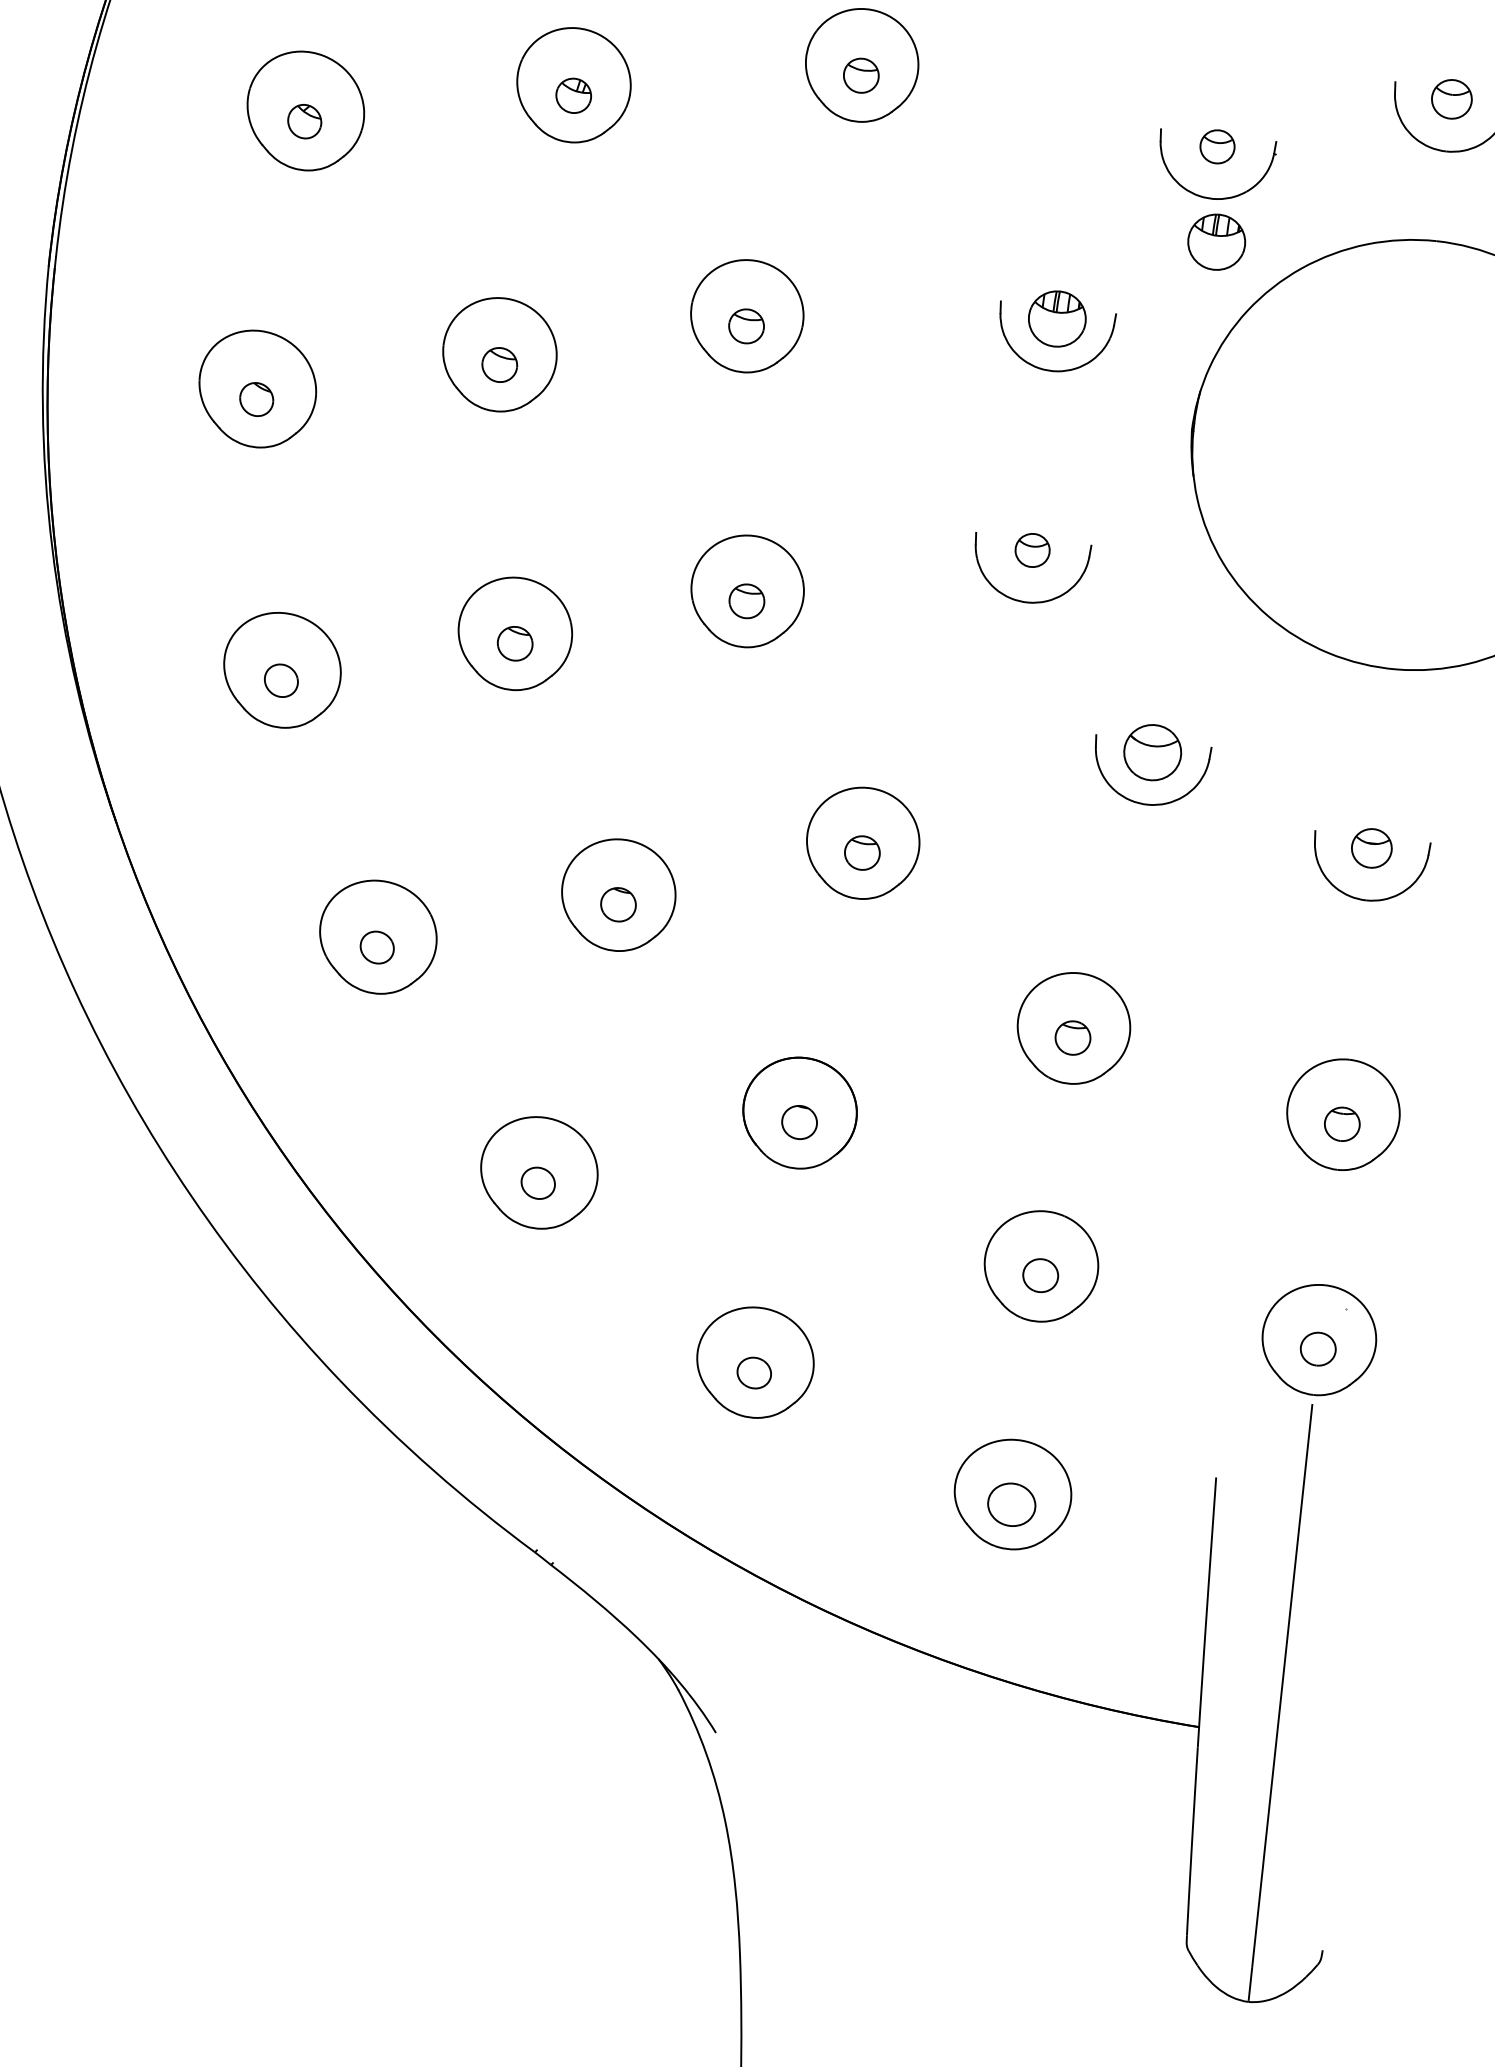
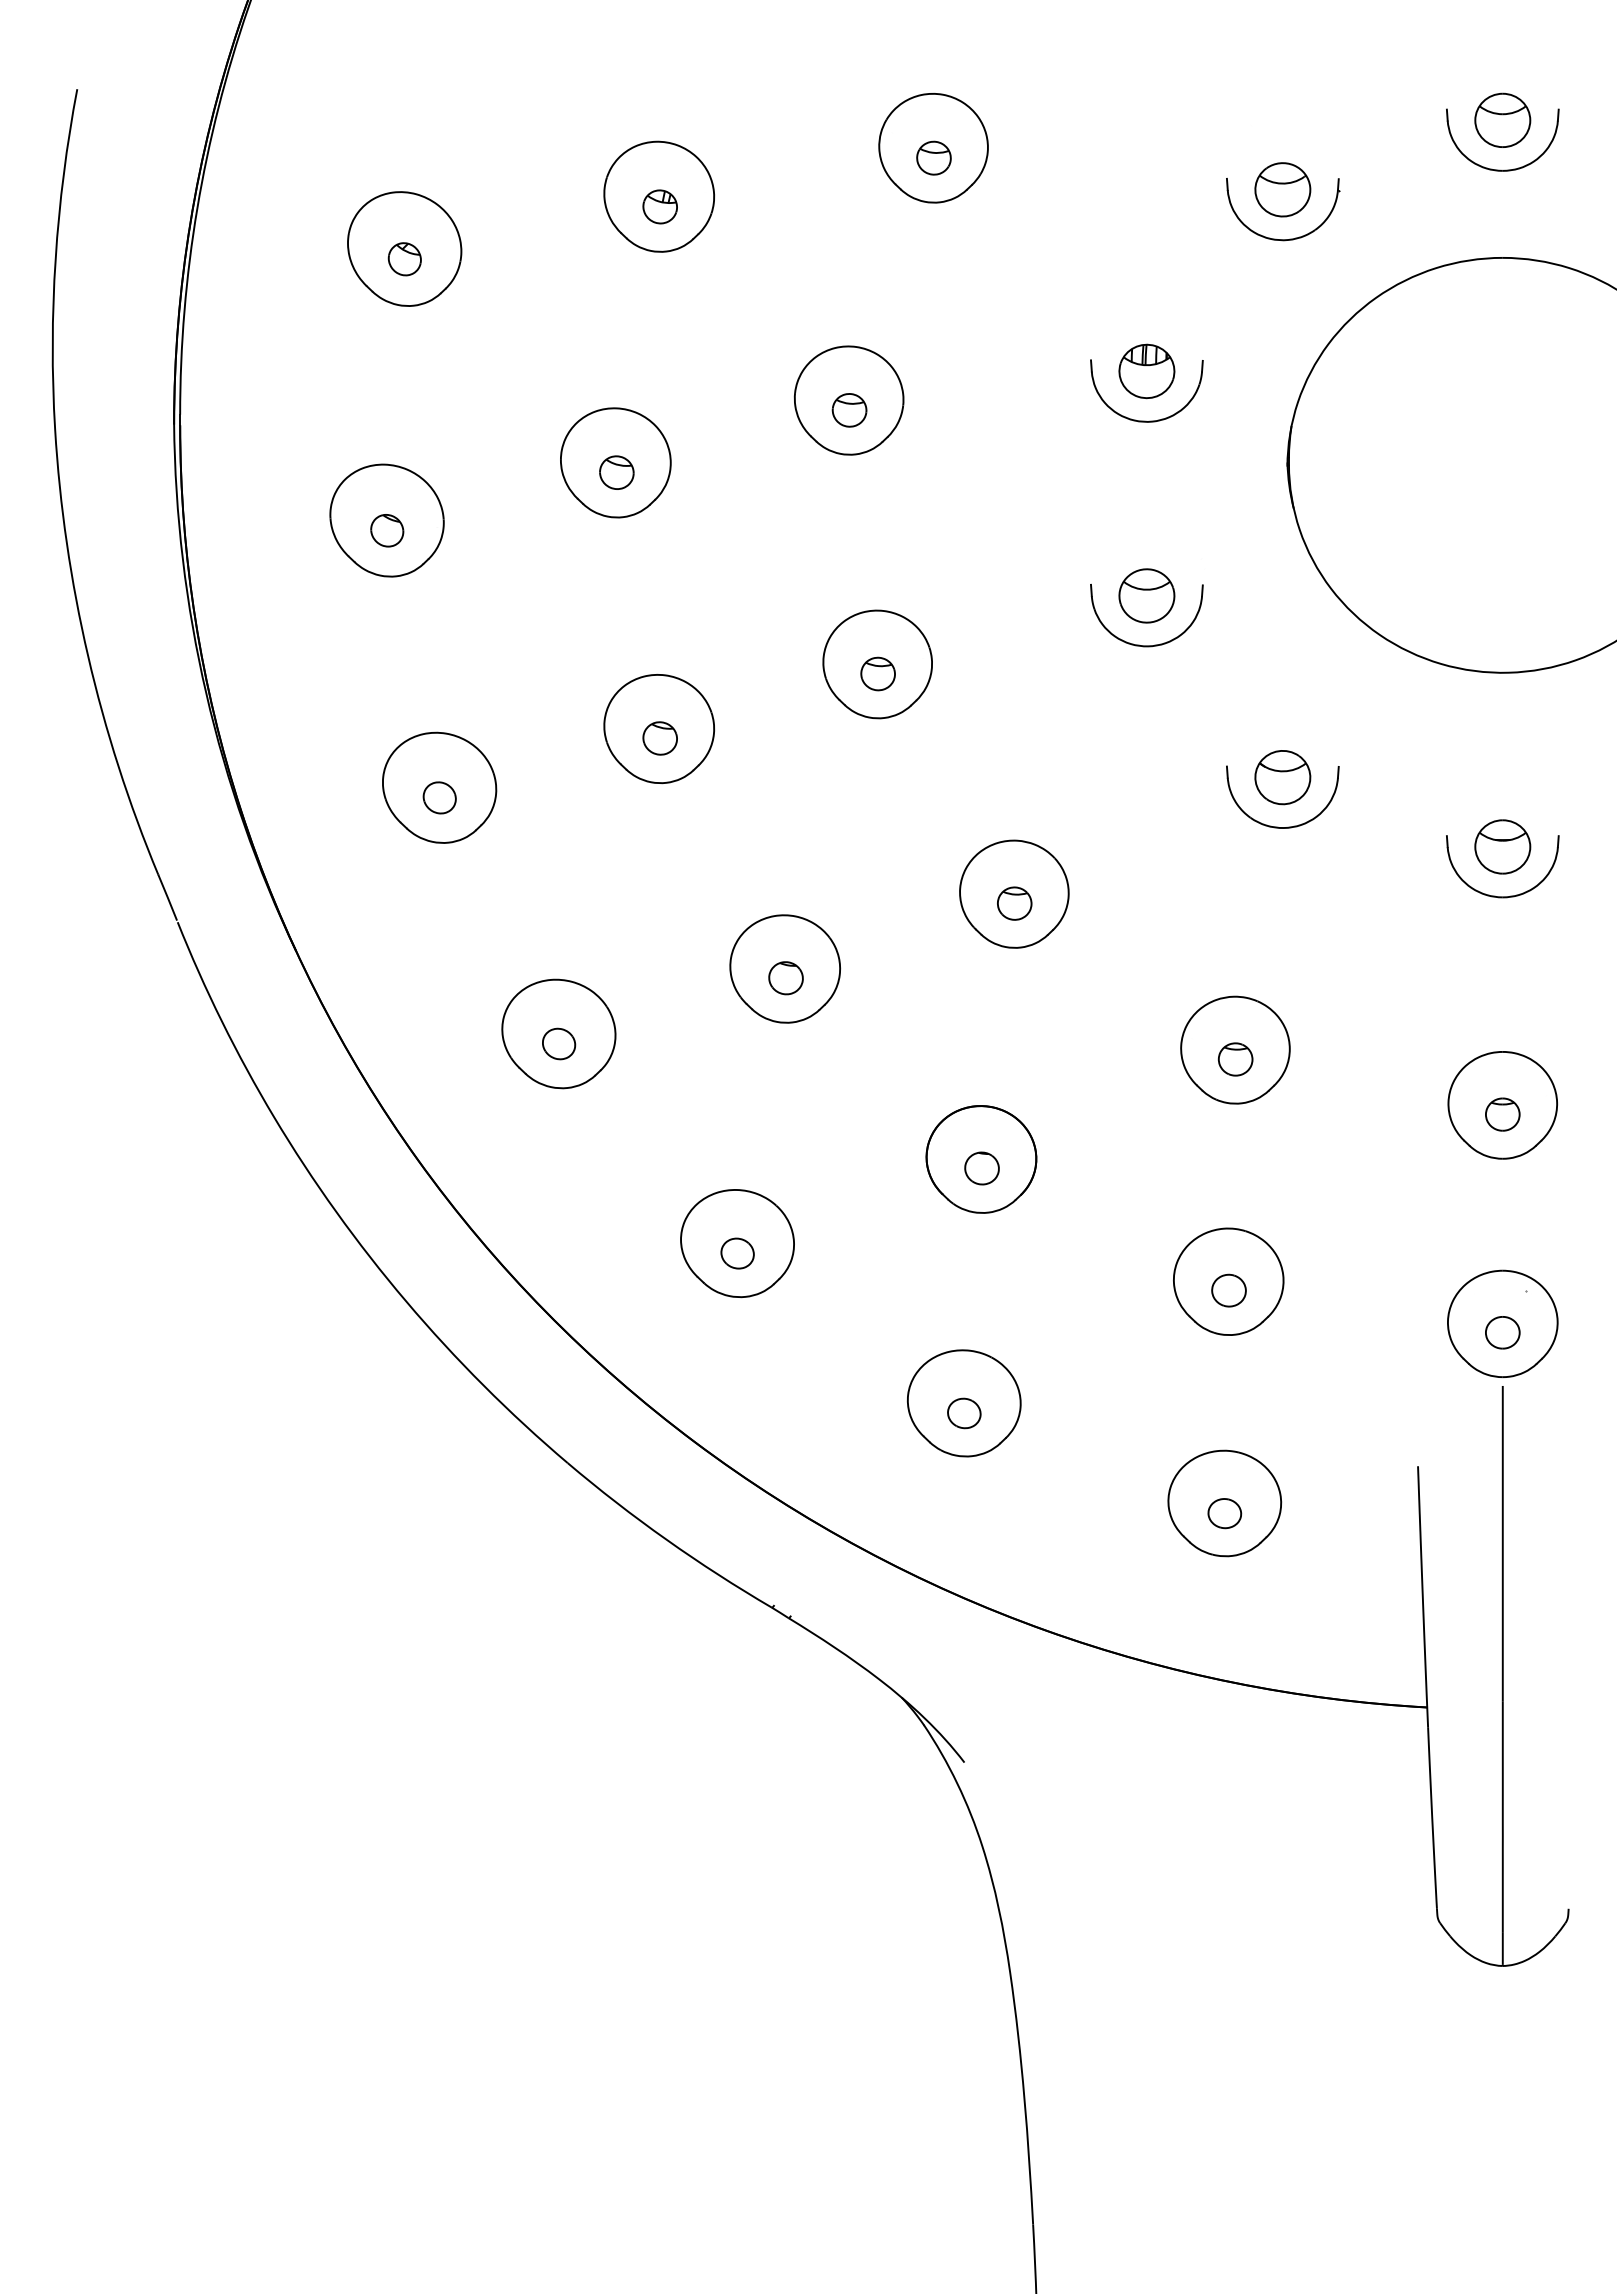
part: (1451, 98) -> (1502, 119), size x1.43
part: (1217, 146) -> (1282, 189), size x1.67
part: (1216, 242) -> (1291, 281), removed
part: (1032, 549) -> (1146, 595), size x1.67
part: (1371, 847) -> (1502, 846), size x1.43
part: (1011, 1504) -> (1224, 1513), size x0.71

